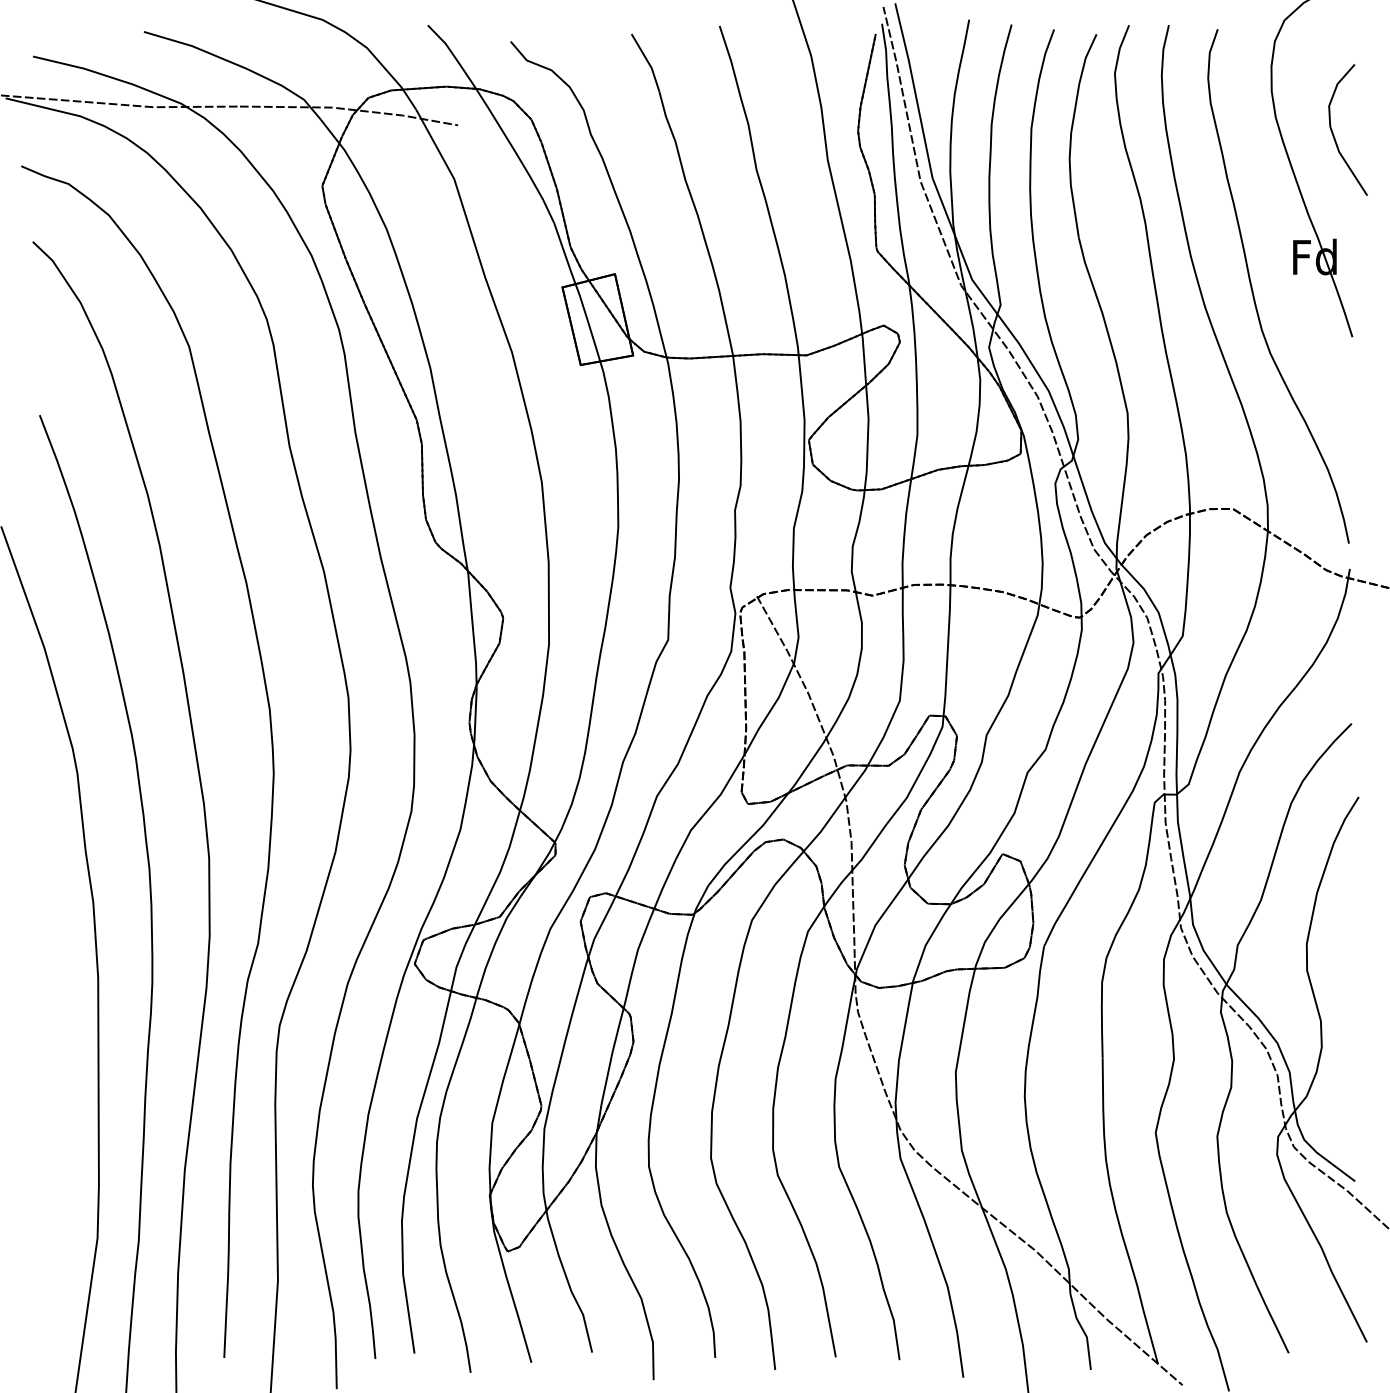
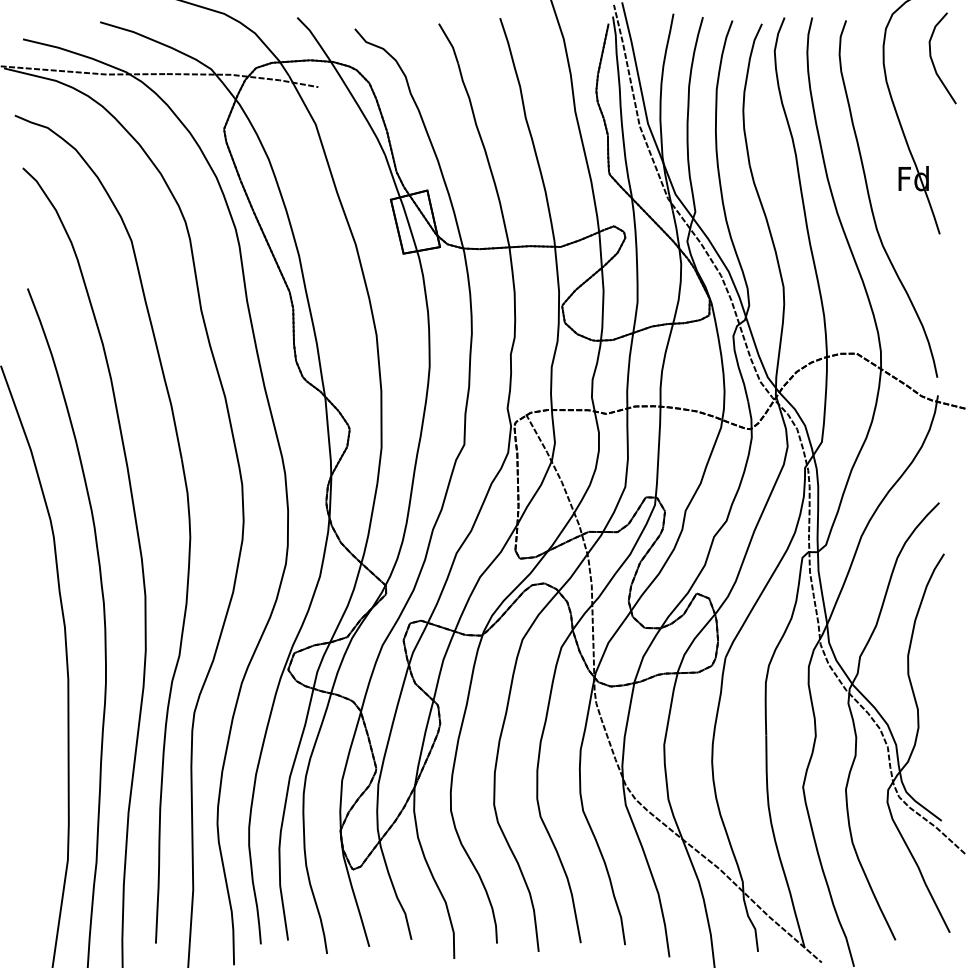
curve: (1334, 134) -> (933, 61), moved

